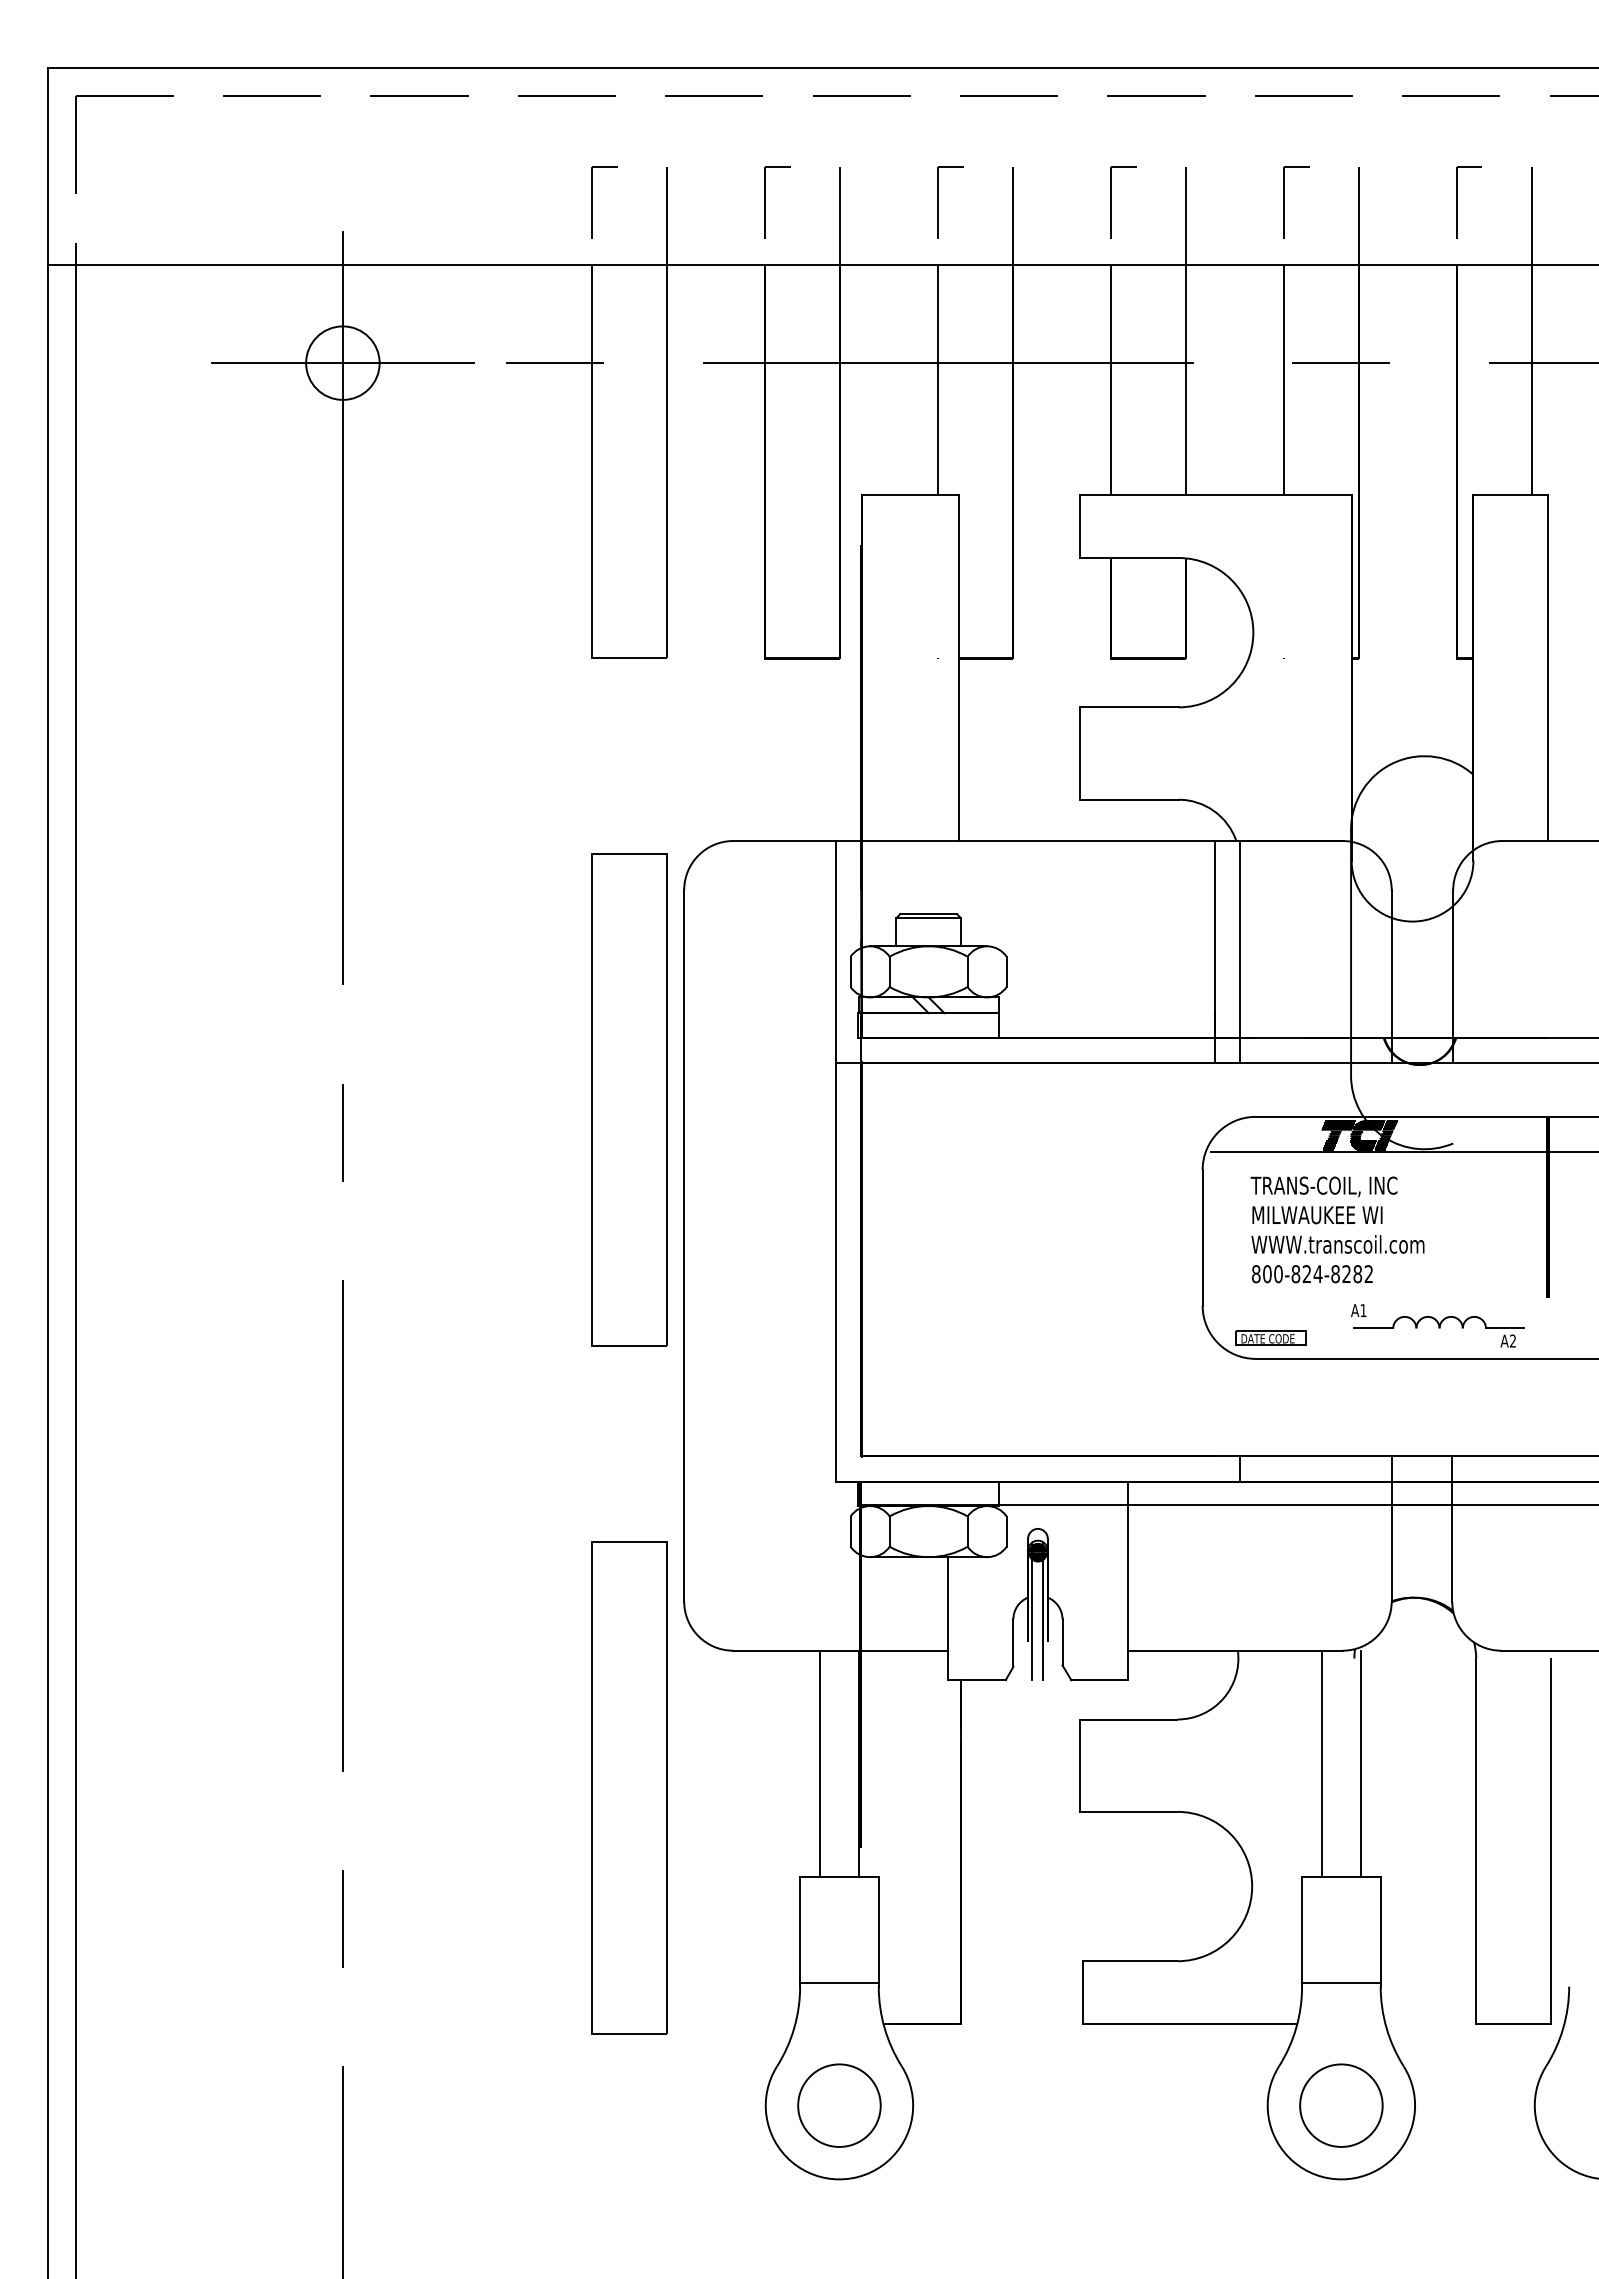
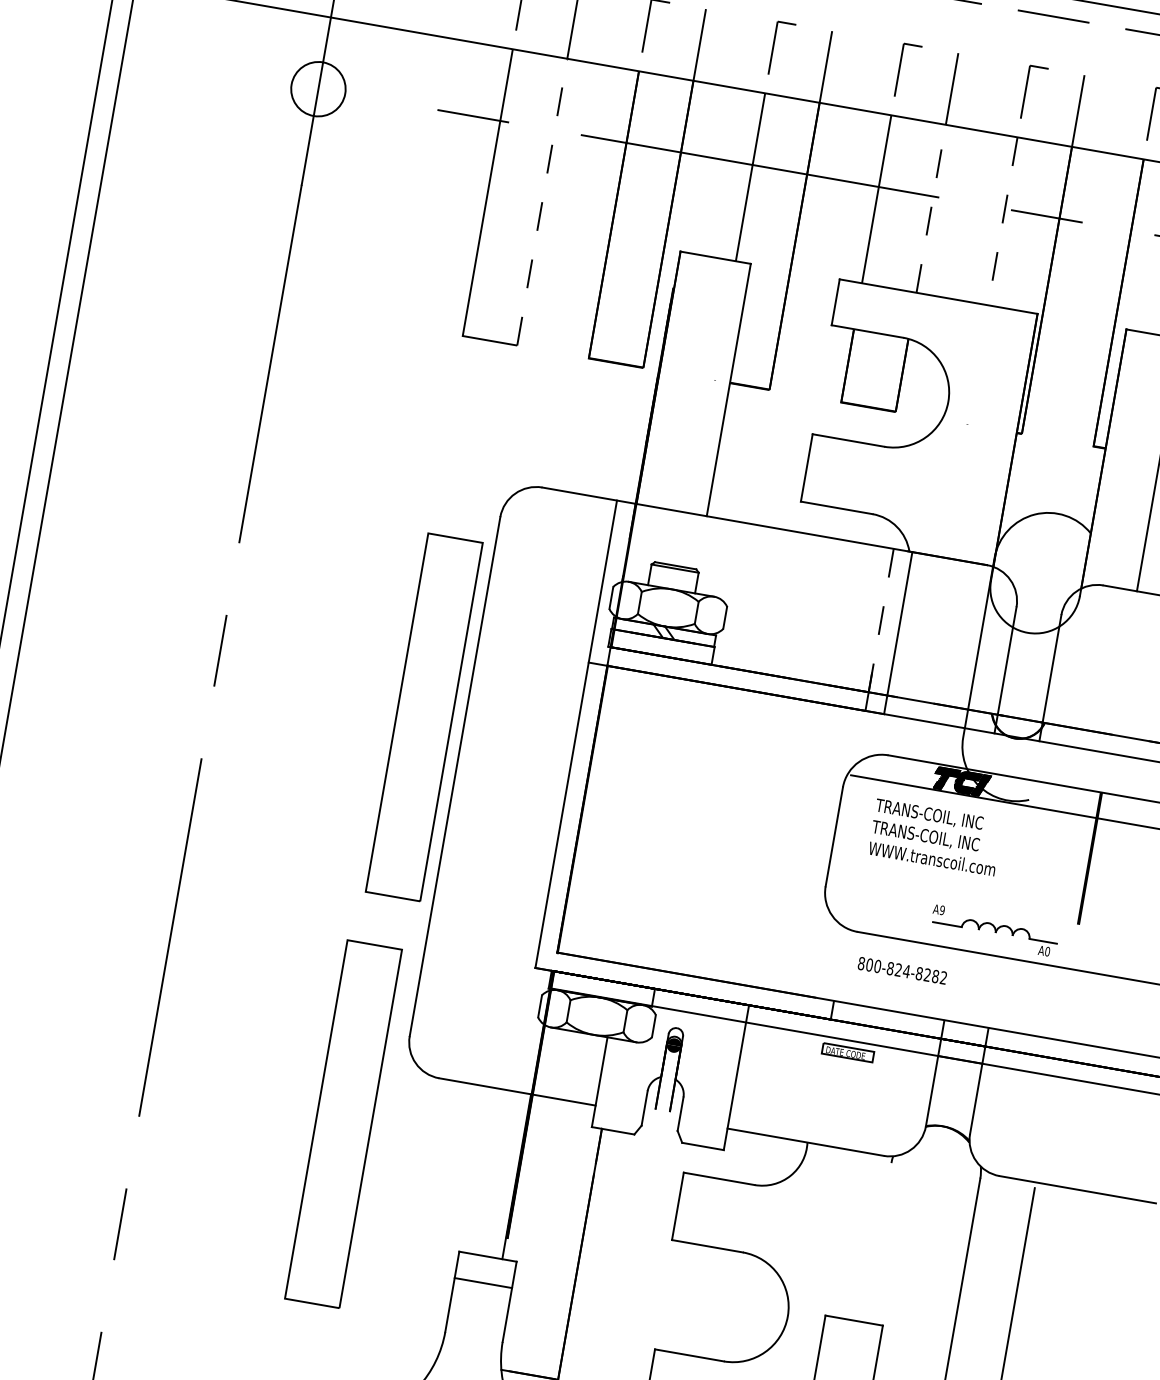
line: (342, 363) -> (318, 89), removed
line: (1185, 379) -> (931, 208), solid -> dashed
line: (1283, 380) -> (1002, 221), solid -> dashed
line: (666, 461) -> (542, 202), solid -> dashed
line: (1214, 938) -> (881, 619), solid -> dashed
part: (629, 1099) -> (424, 716), moved
text: (1323, 1216) -> (925, 836), MILWAUKEE WI -> TRANS-COIL, INC
text: (1312, 1274) -> (902, 971), moved
text: (1363, 1310) -> (942, 910), A1 -> A9
part: (1270, 1337) -> (847, 1052), moved
text: (1512, 1340) -> (1047, 951), A2 -> A0
line: (1031, 1610) -> (662, 1086), removed
line: (1043, 1610) -> (670, 1088), removed
line: (819, 1763) -> (487, 1171), removed
line: (1321, 1763) -> (854, 1235), removed
line: (1361, 1763) -> (883, 1240), removed
part: (629, 1787) -> (343, 1123), moved
line: (839, 1982) -> (483, 1282), moved

